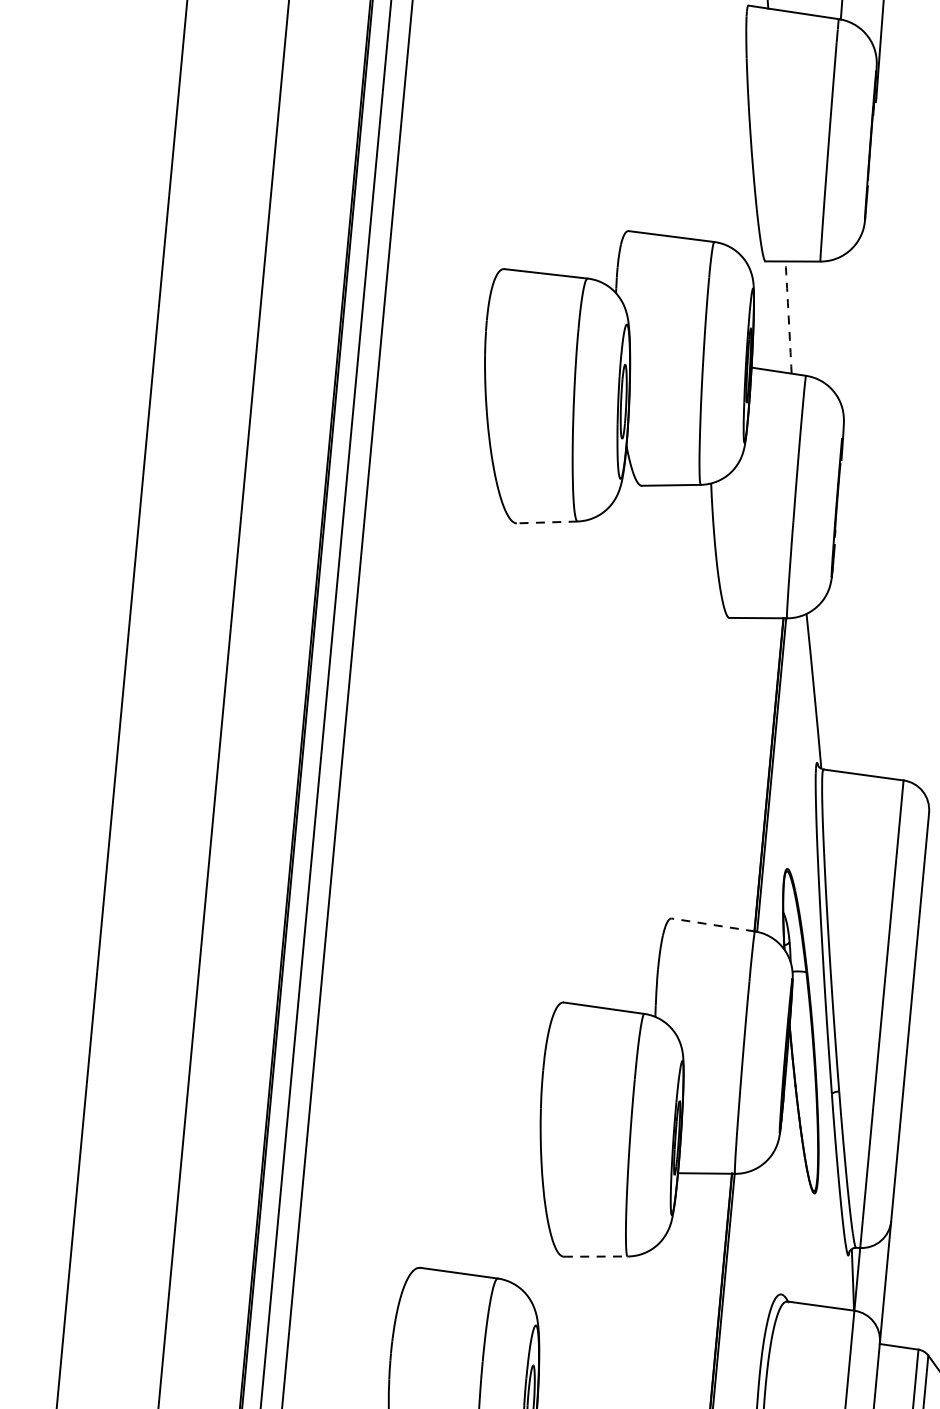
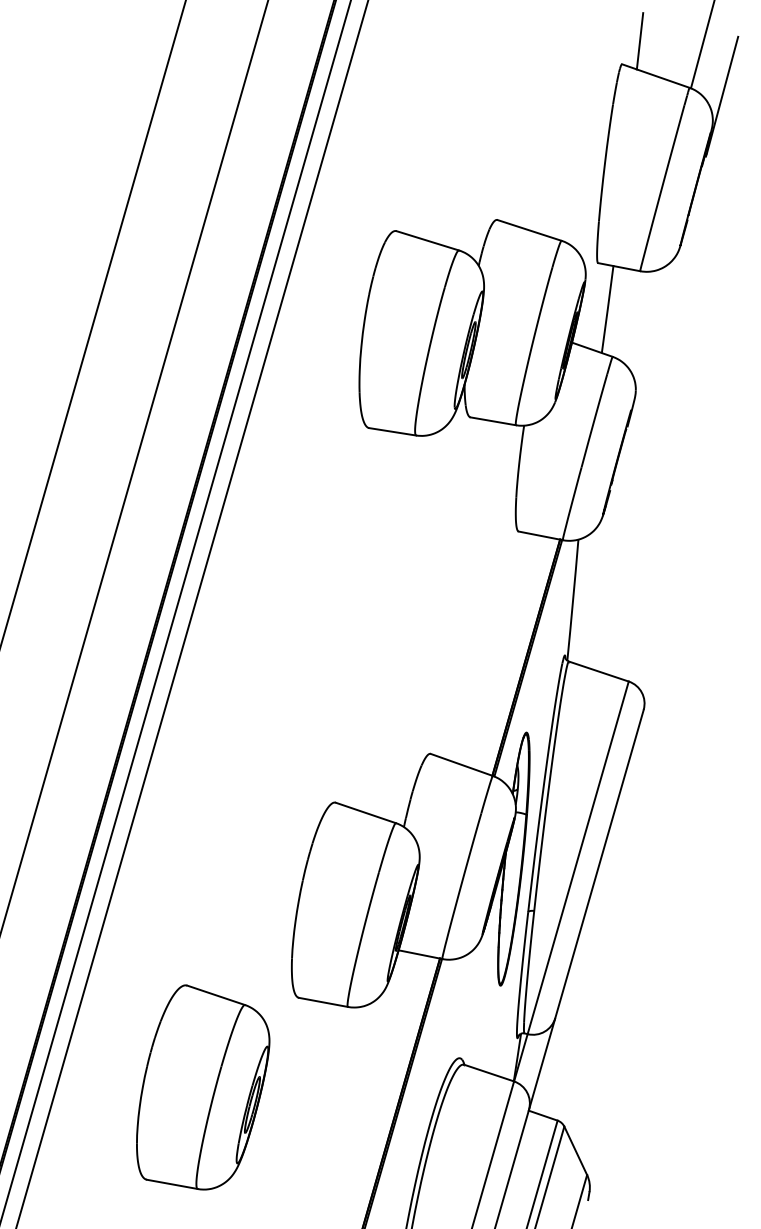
arc: (788, 317) -> (607, 309), dashed -> solid
line: (546, 522) -> (392, 431), dashed -> solid
line: (712, 924) -> (461, 764), dashed -> solid
line: (595, 1256) -> (323, 1002), dashed -> solid

